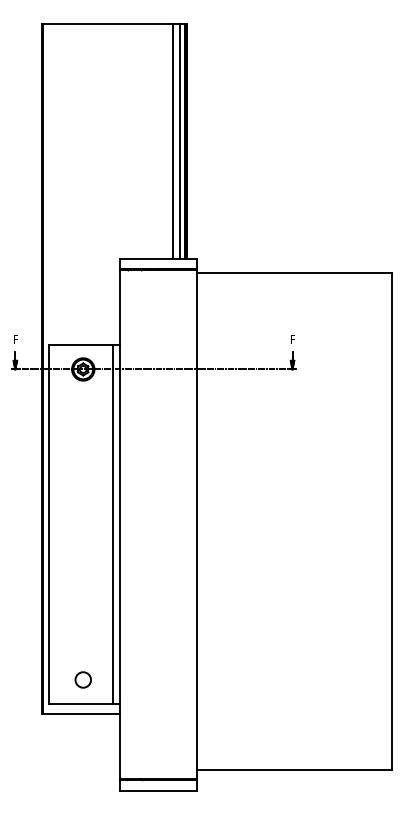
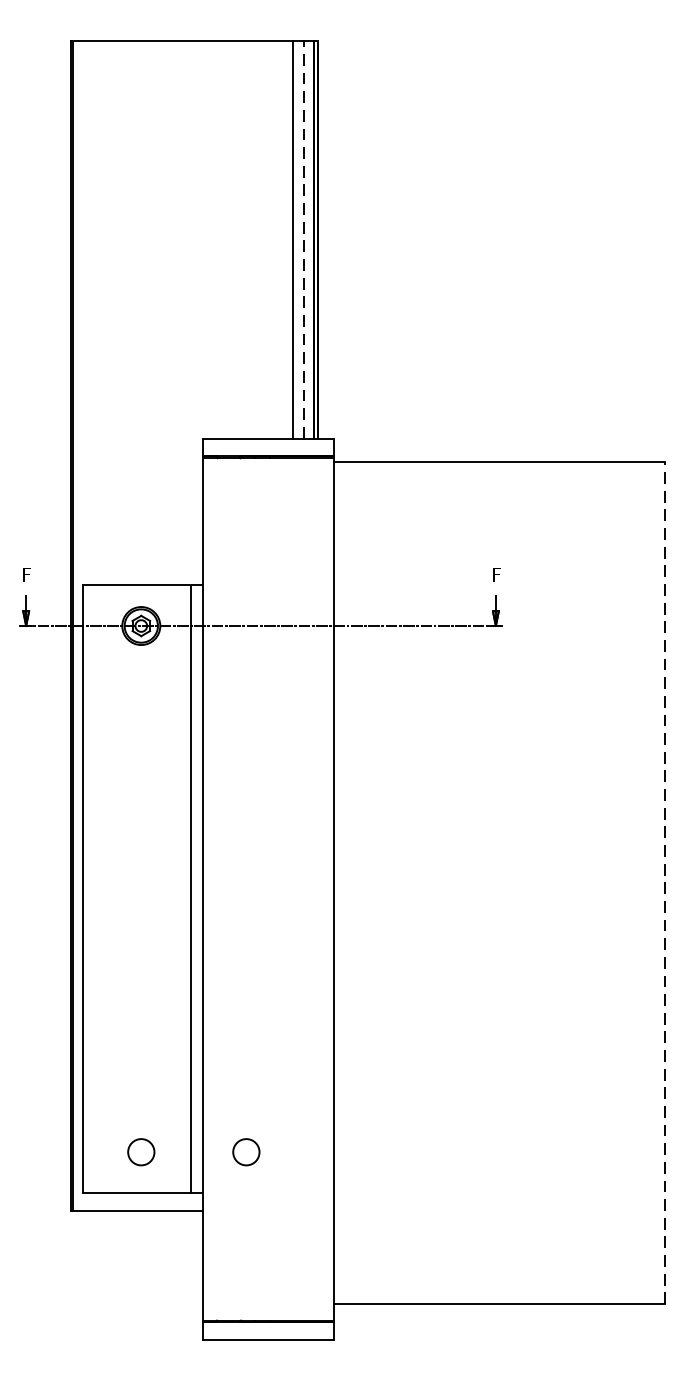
line: (179, 141) -> (304, 239), solid -> dashed
line: (392, 520) -> (665, 881), solid -> dashed
circle: (144, 679) -> (245, 1151), added

